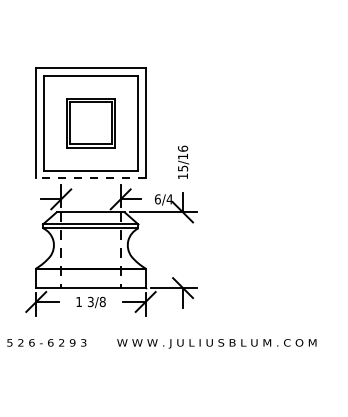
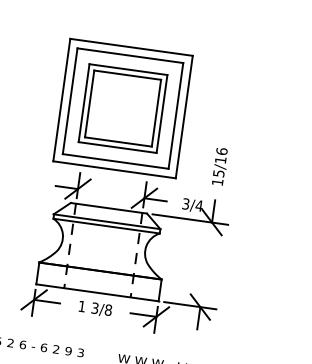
part: (90, 122) -> (122, 107), size x1.43
line: (90, 177) -> (114, 169), dashed -> solid
text: (157, 199) -> (185, 204), 6/4 -> 3/4

